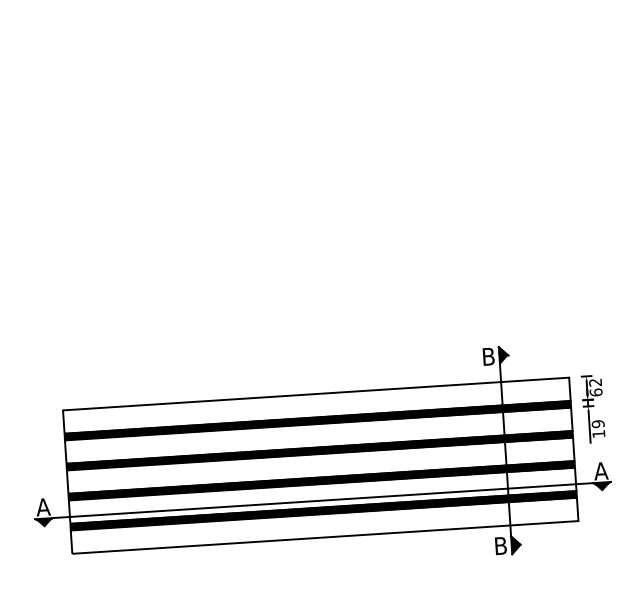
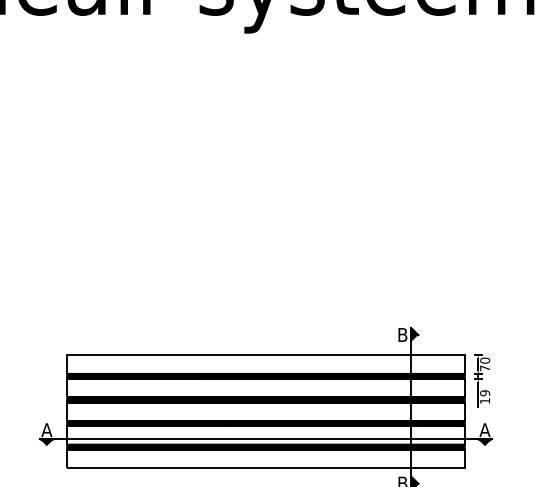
text: (596, 387) -> (485, 364), 62 -> 70

